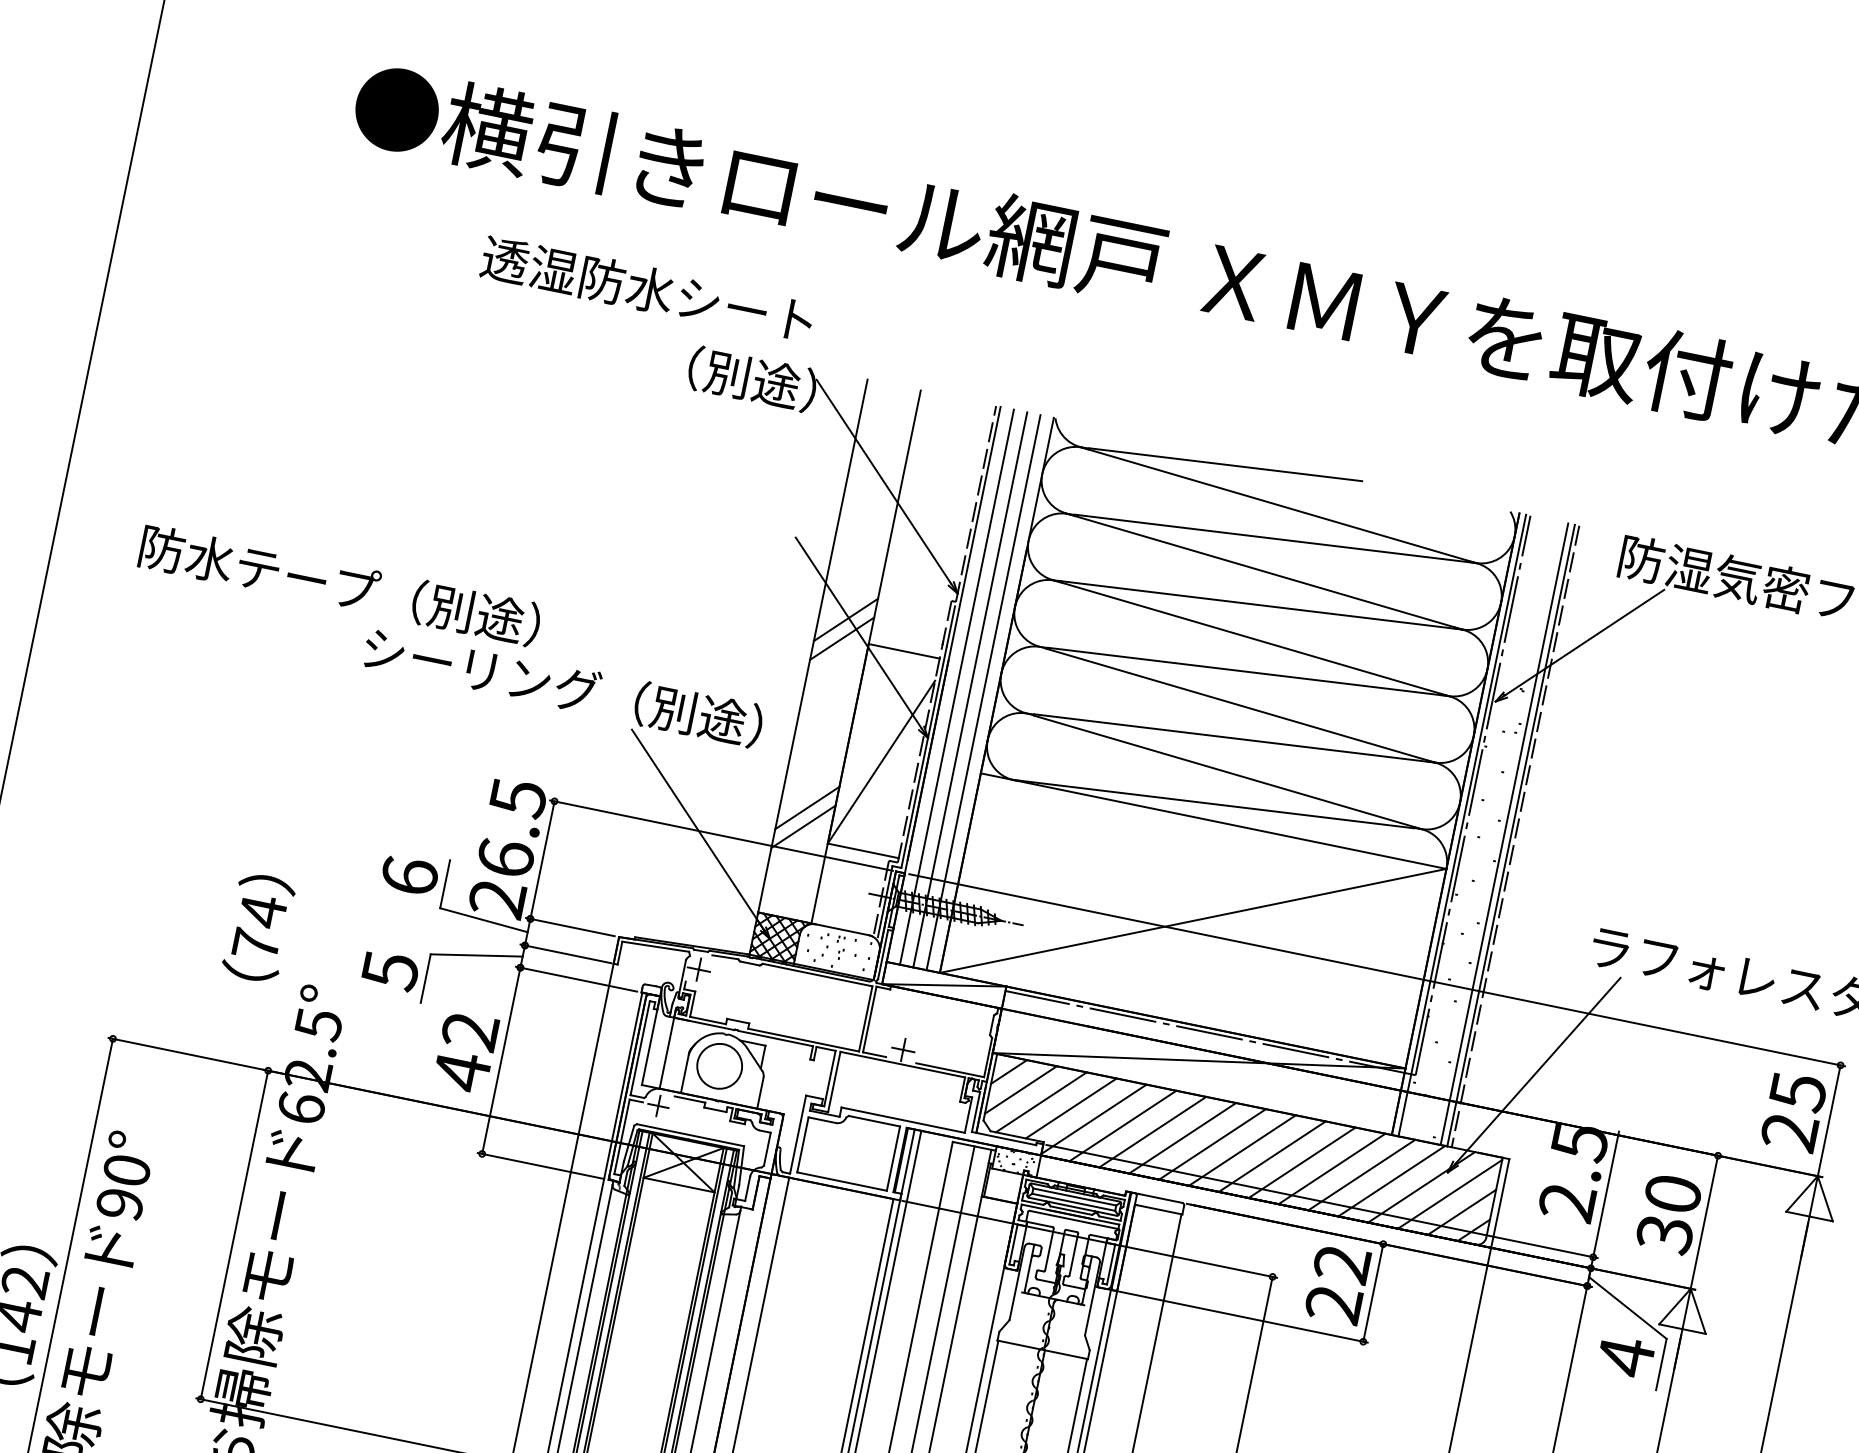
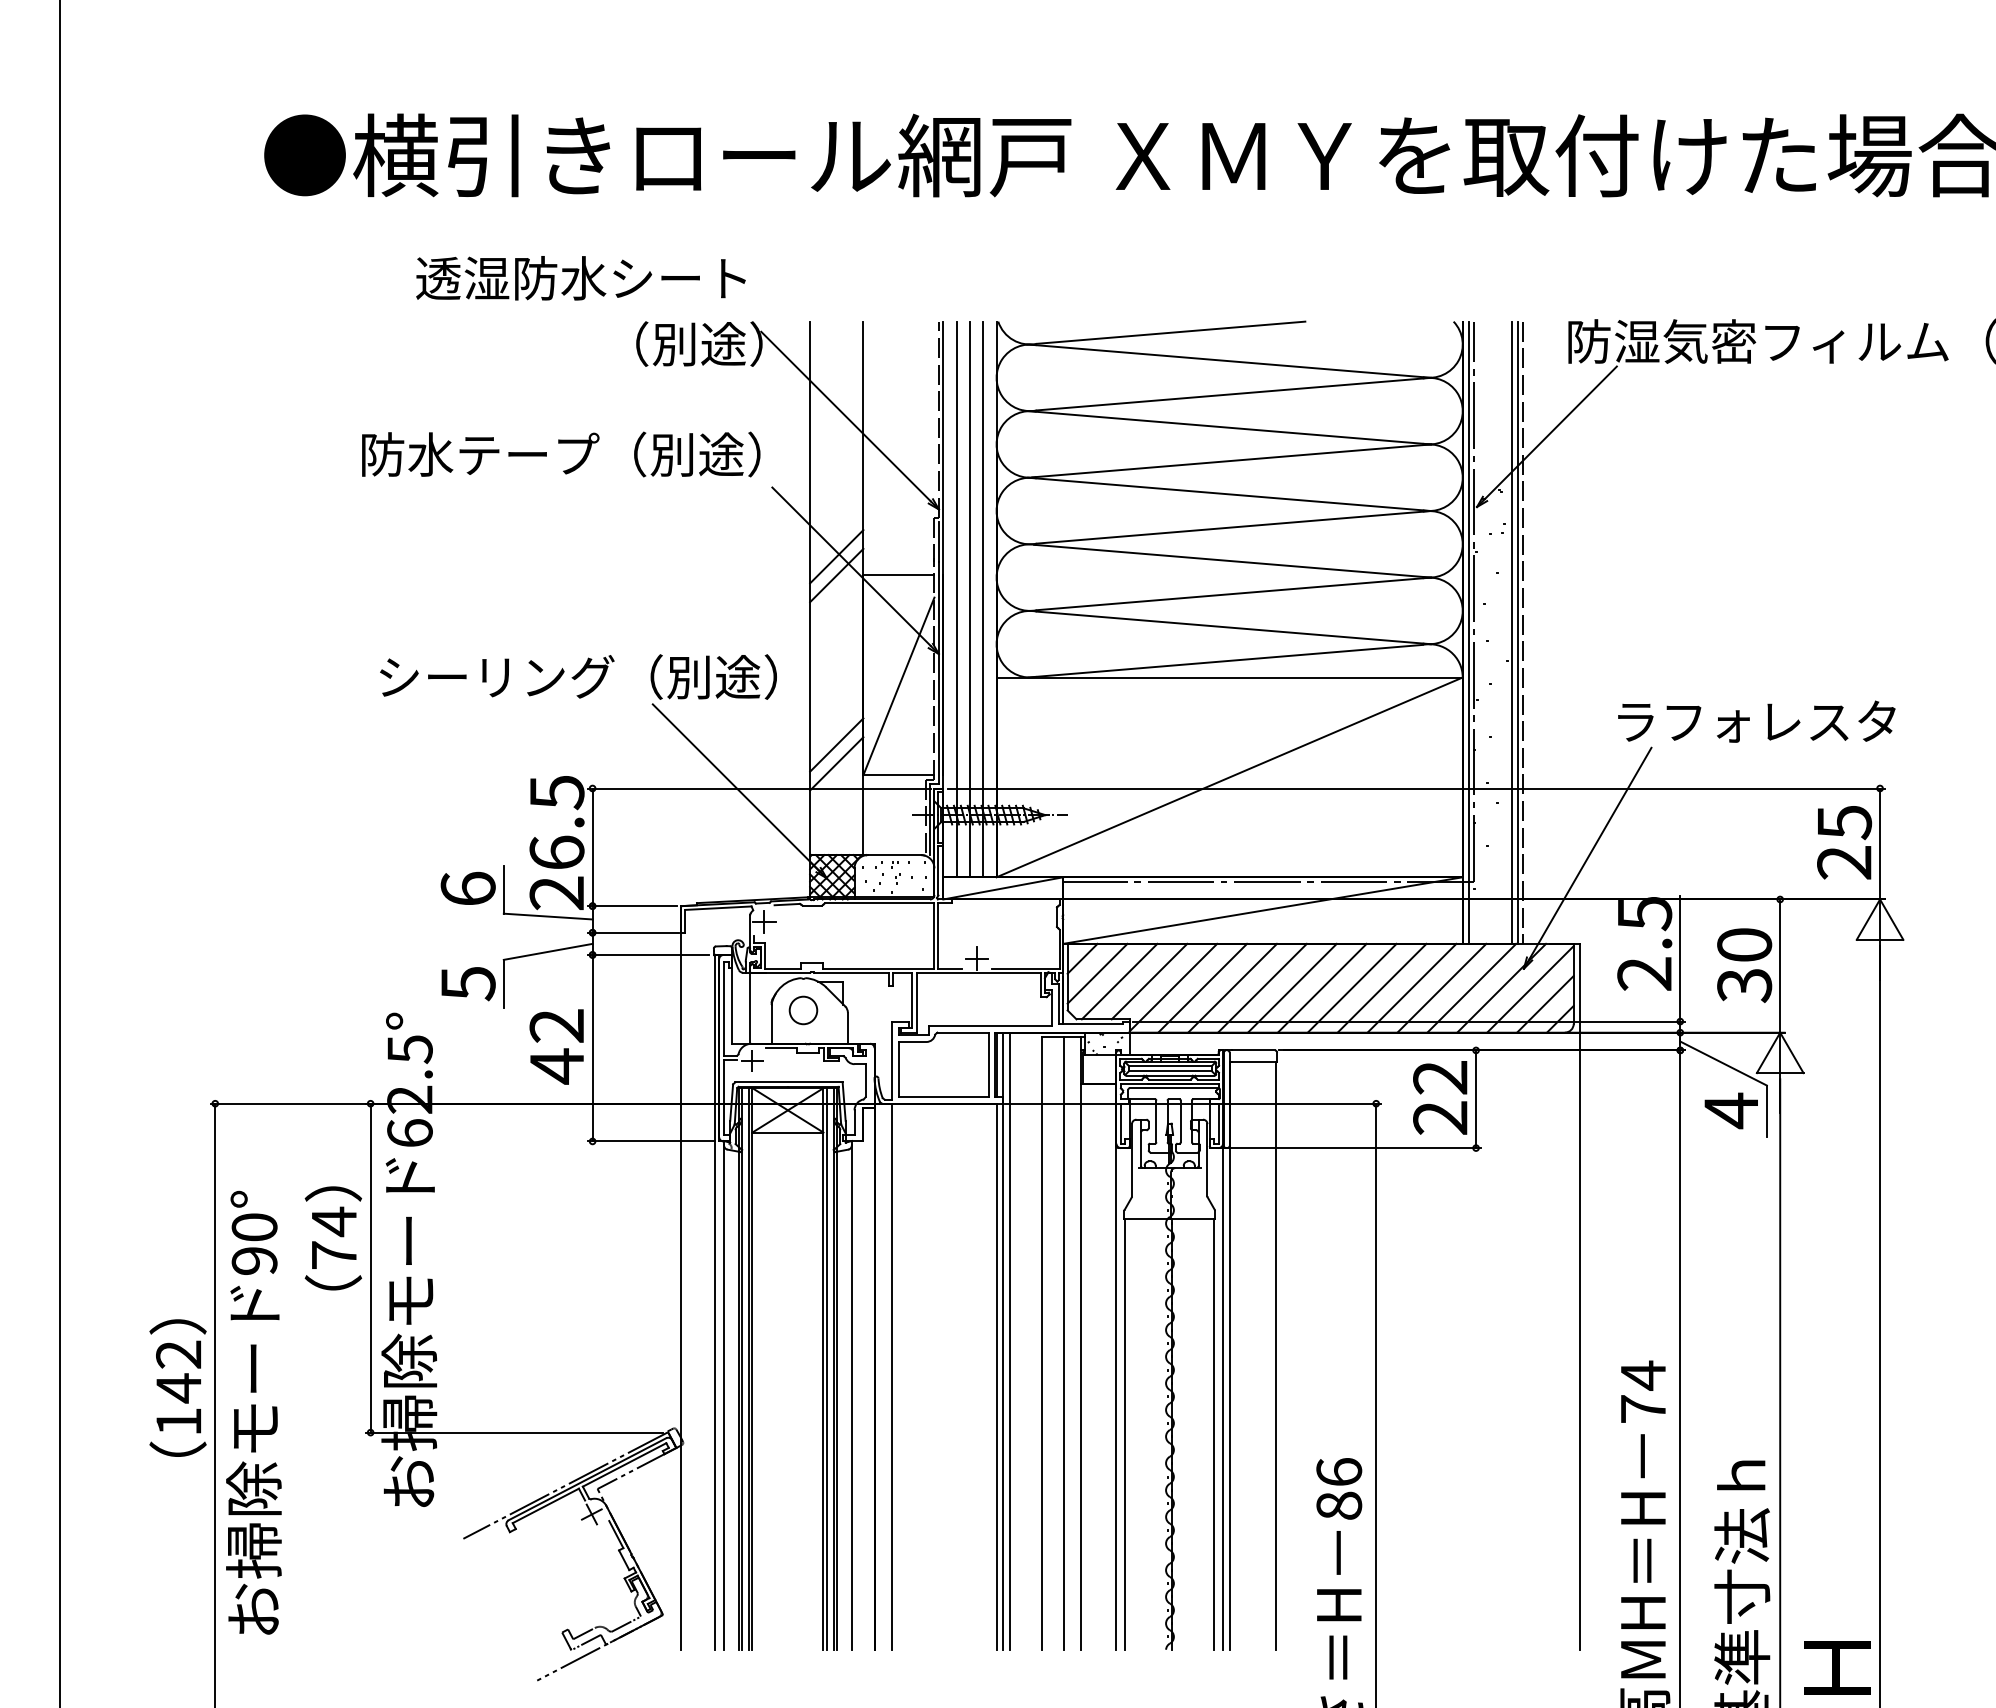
text: (340, 585) -> (561, 454), moved
text: (258, 928) -> (333, 1238), moved
circle: (719, 1066) -> (803, 1010), size x0.62

